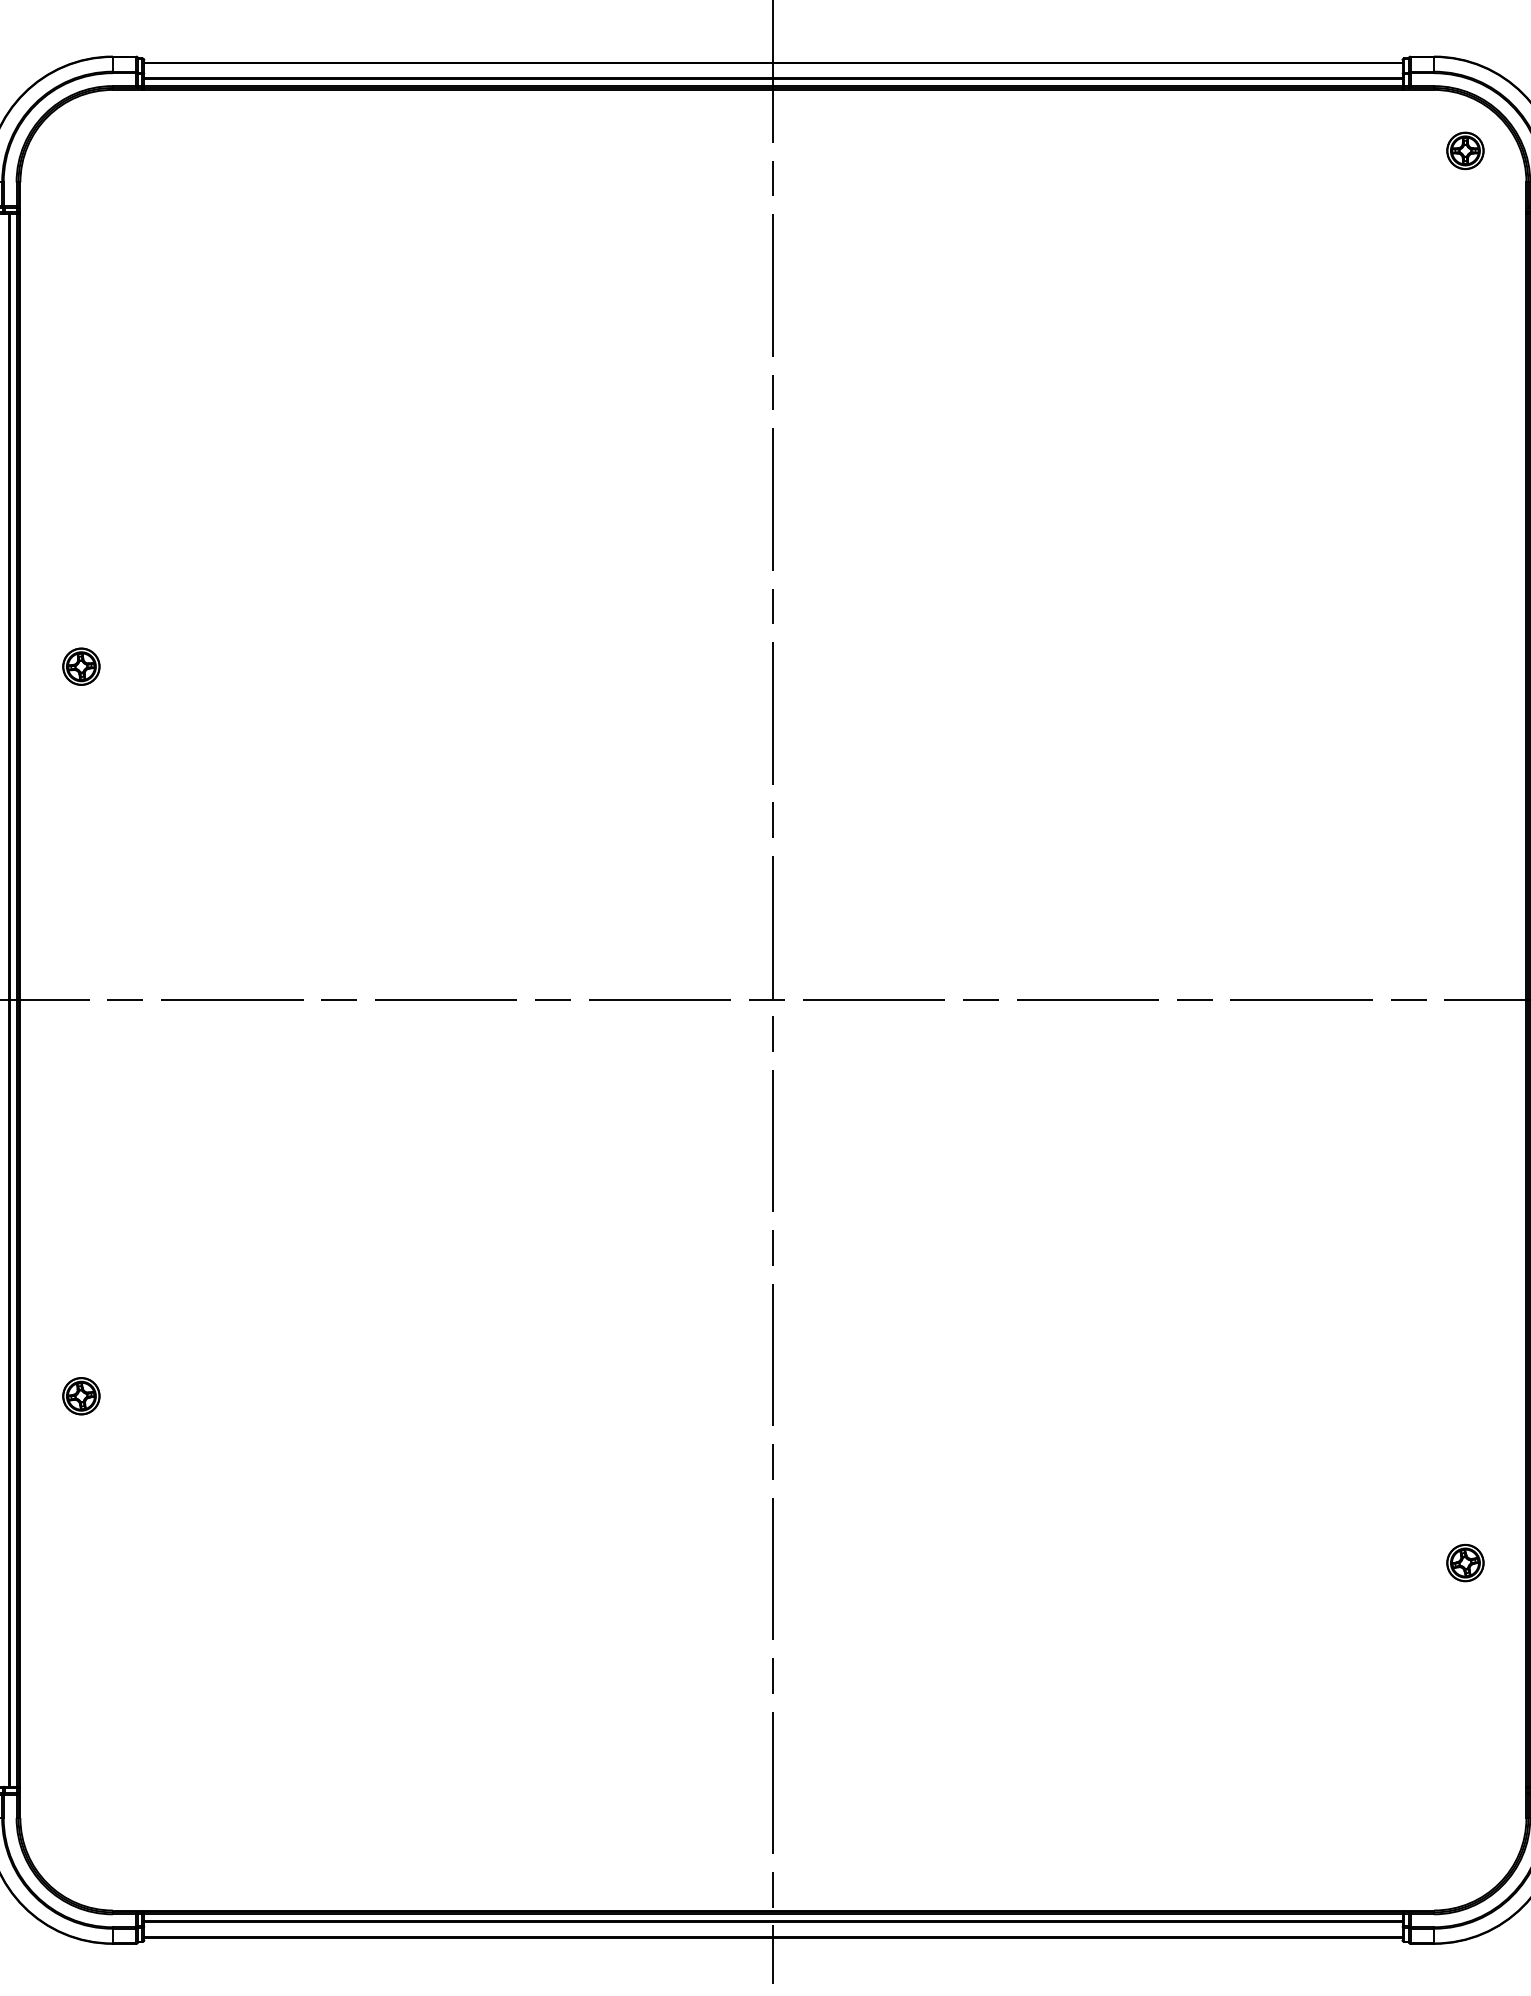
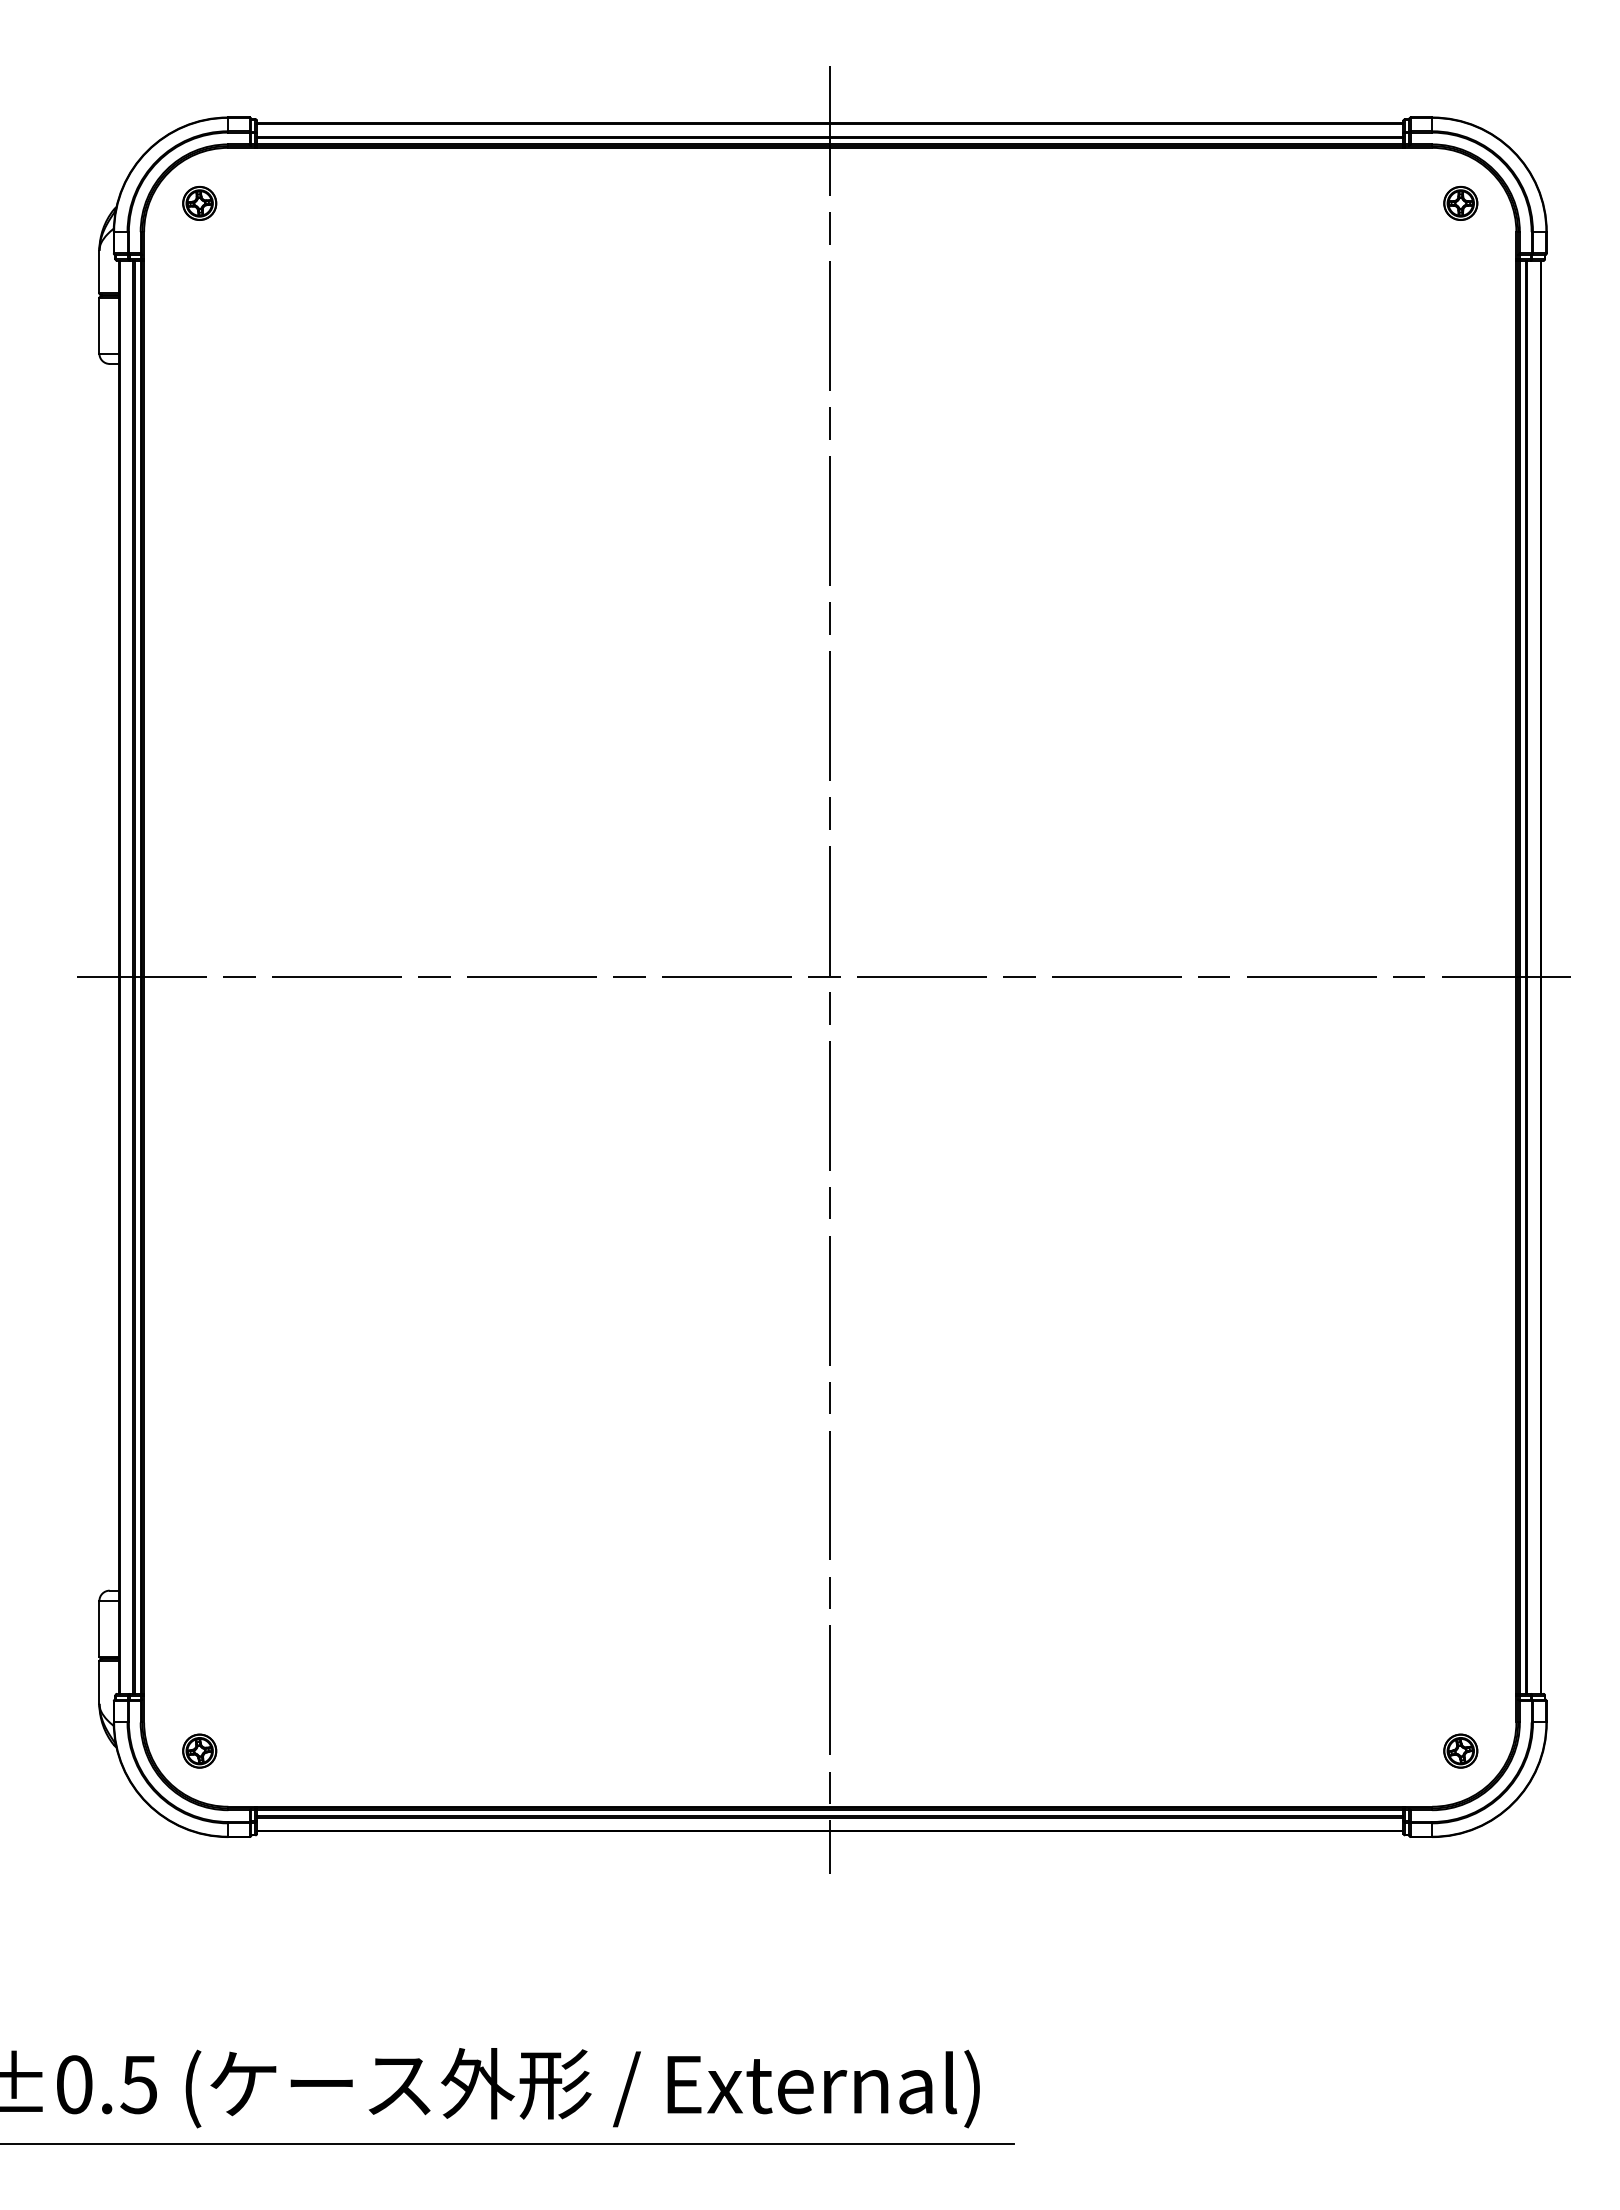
part: (81, 666) -> (199, 203), moved
part: (81, 1395) -> (199, 1750), moved
part: (1465, 1562) -> (1460, 1750), moved

